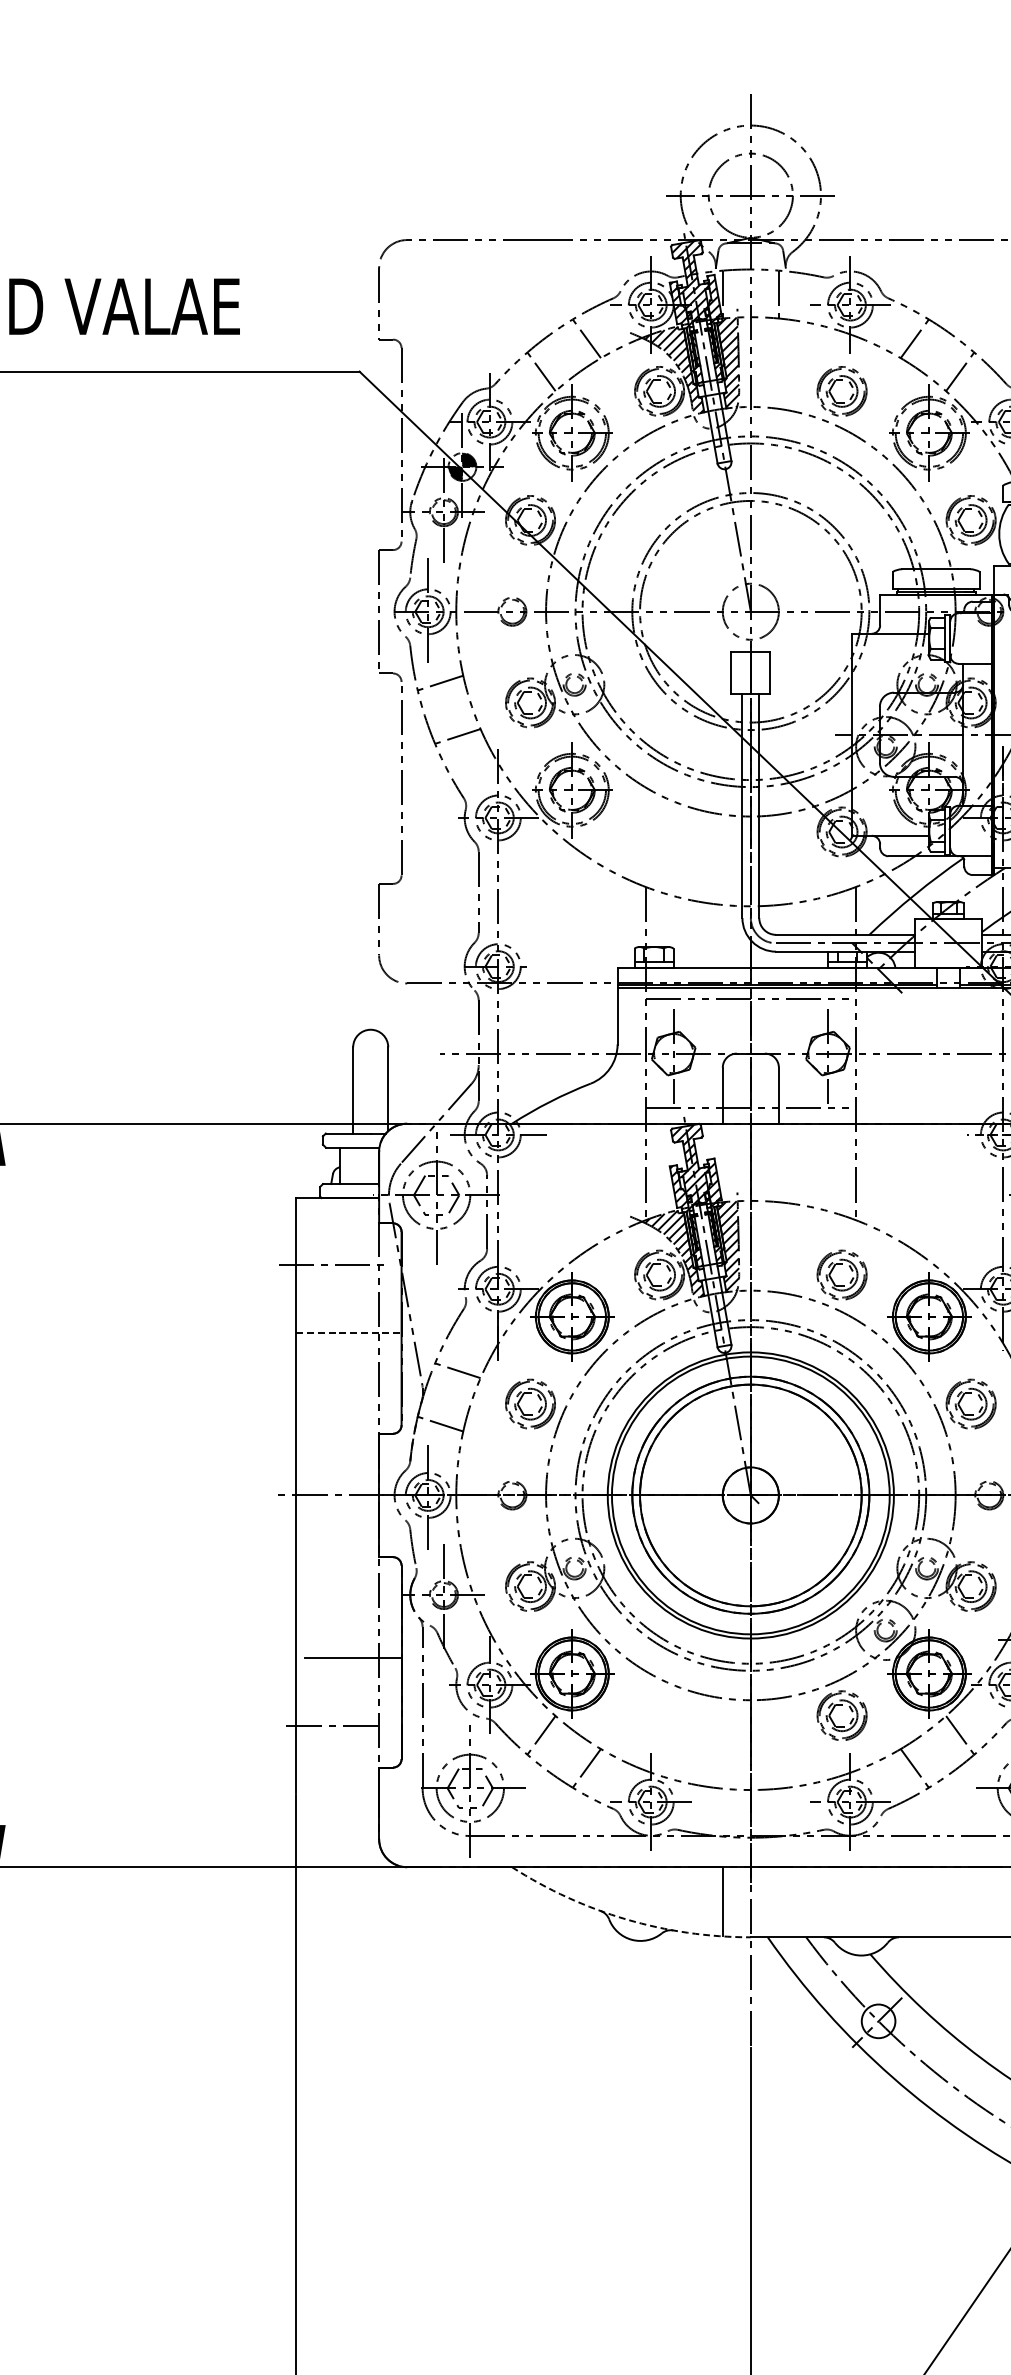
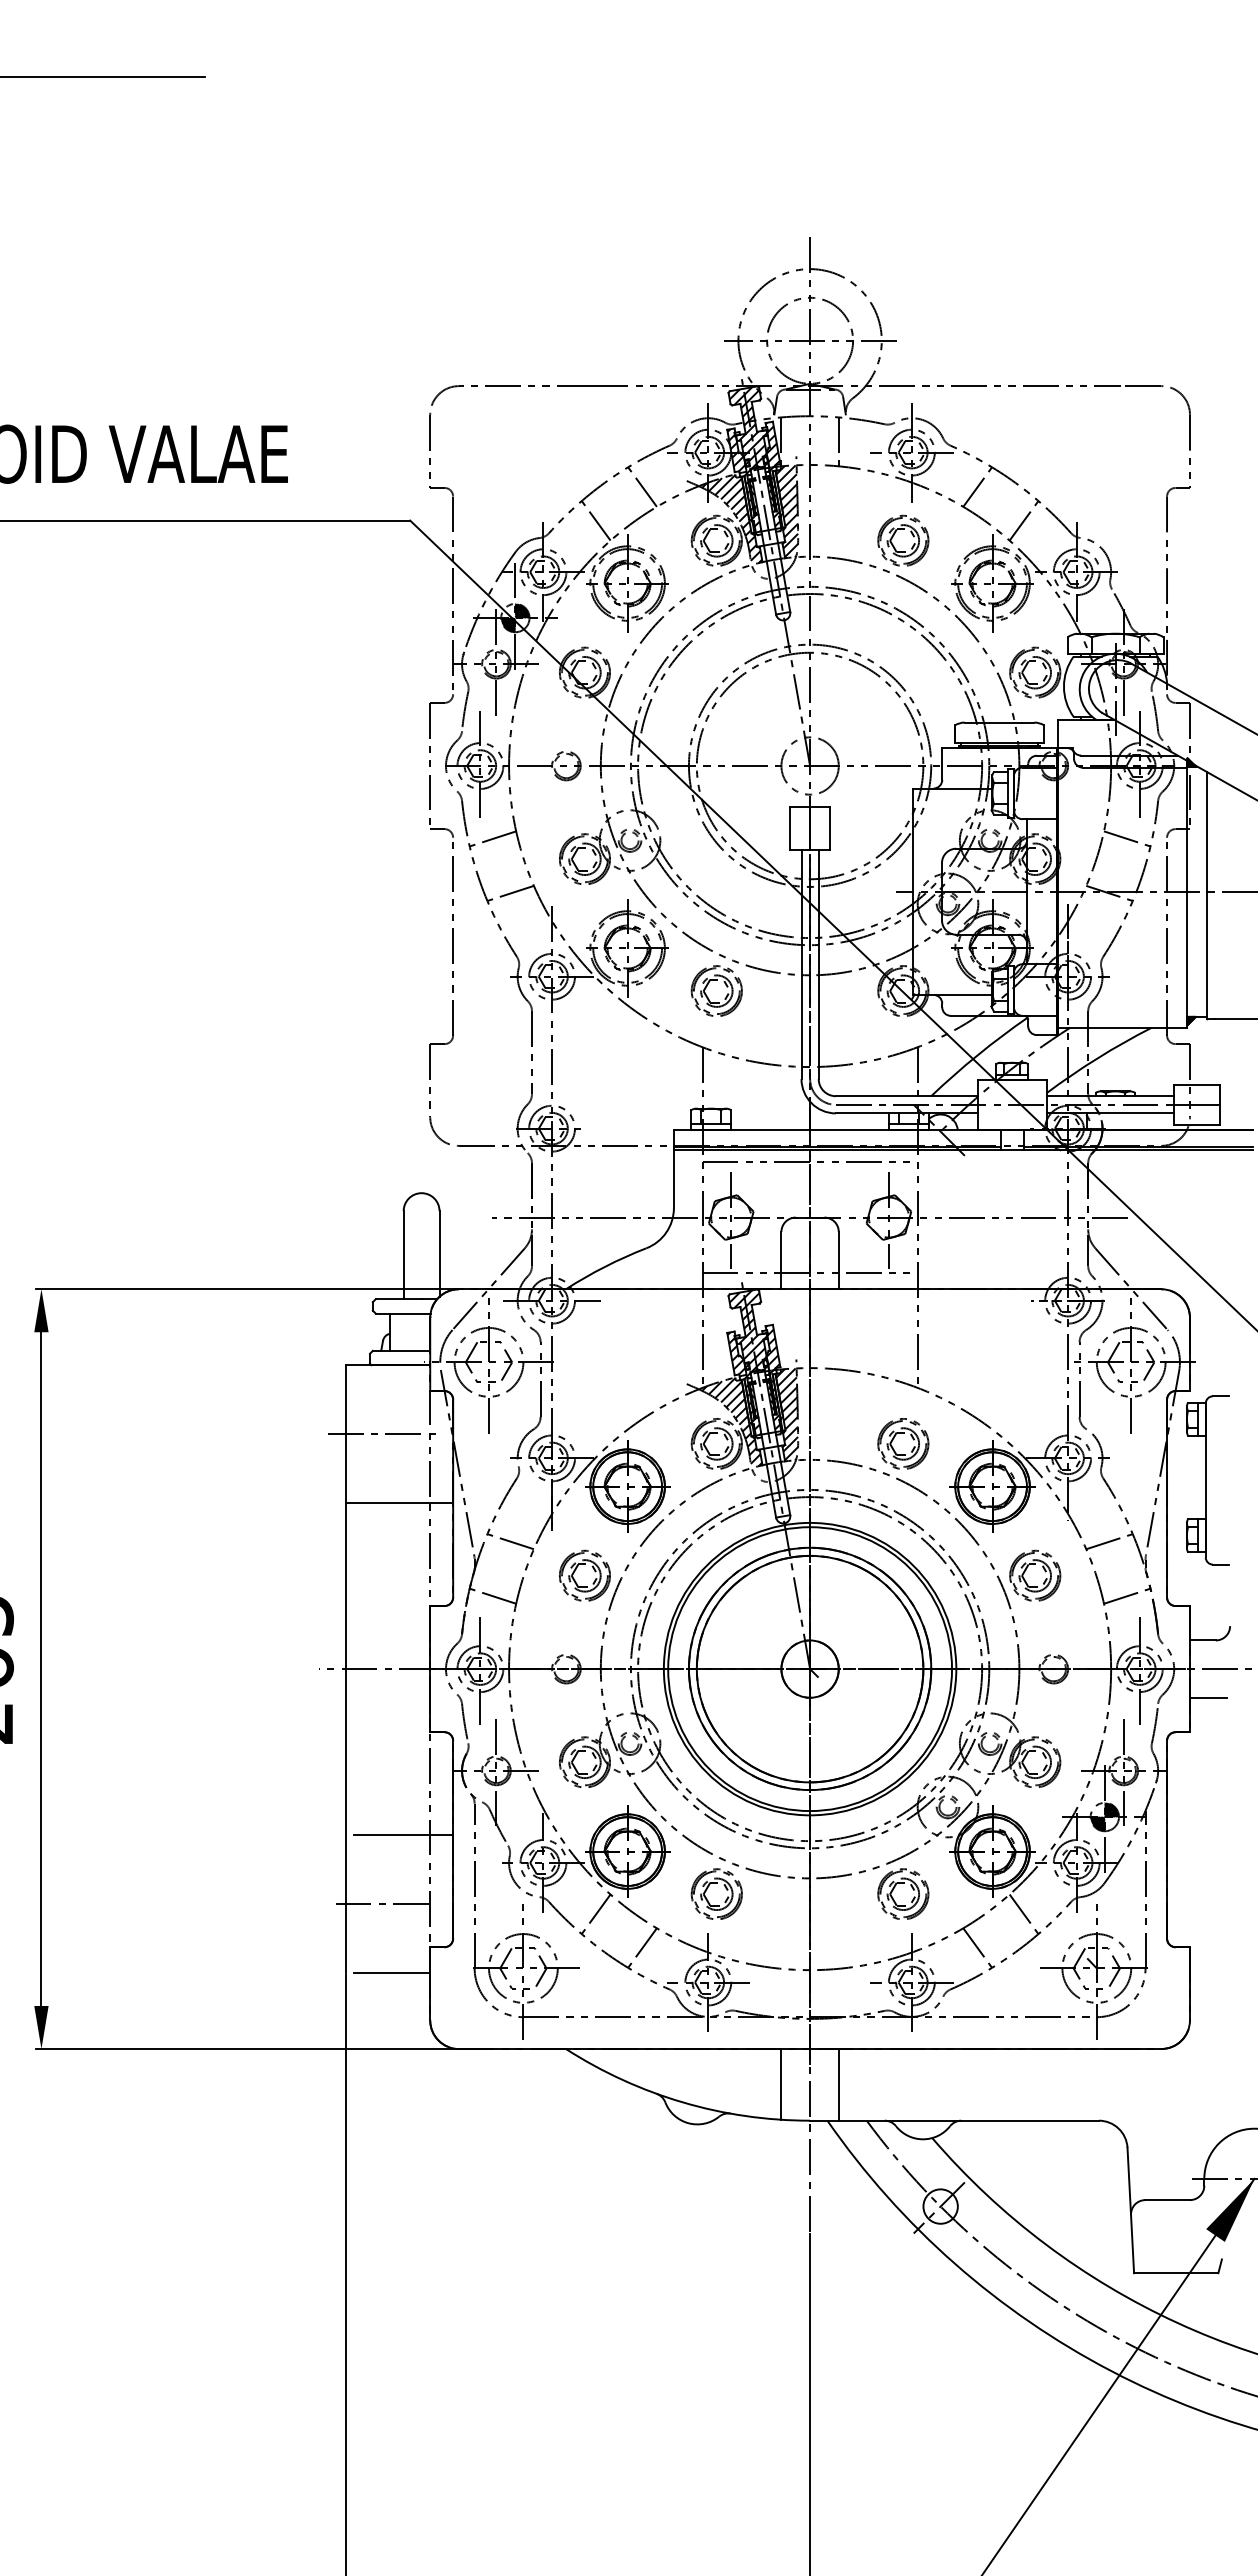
part: (650, 827) -> (707, 986), added
line: (349, 1332) -> (399, 1502), dashed -> solid
part: (650, 1711) -> (707, 1889), added
line: (342, 1793) -> (392, 1973), added
line: (778, 1901) -> (838, 2084), added
arc: (625, 1919) -> (682, 2102), dashed -> solid

